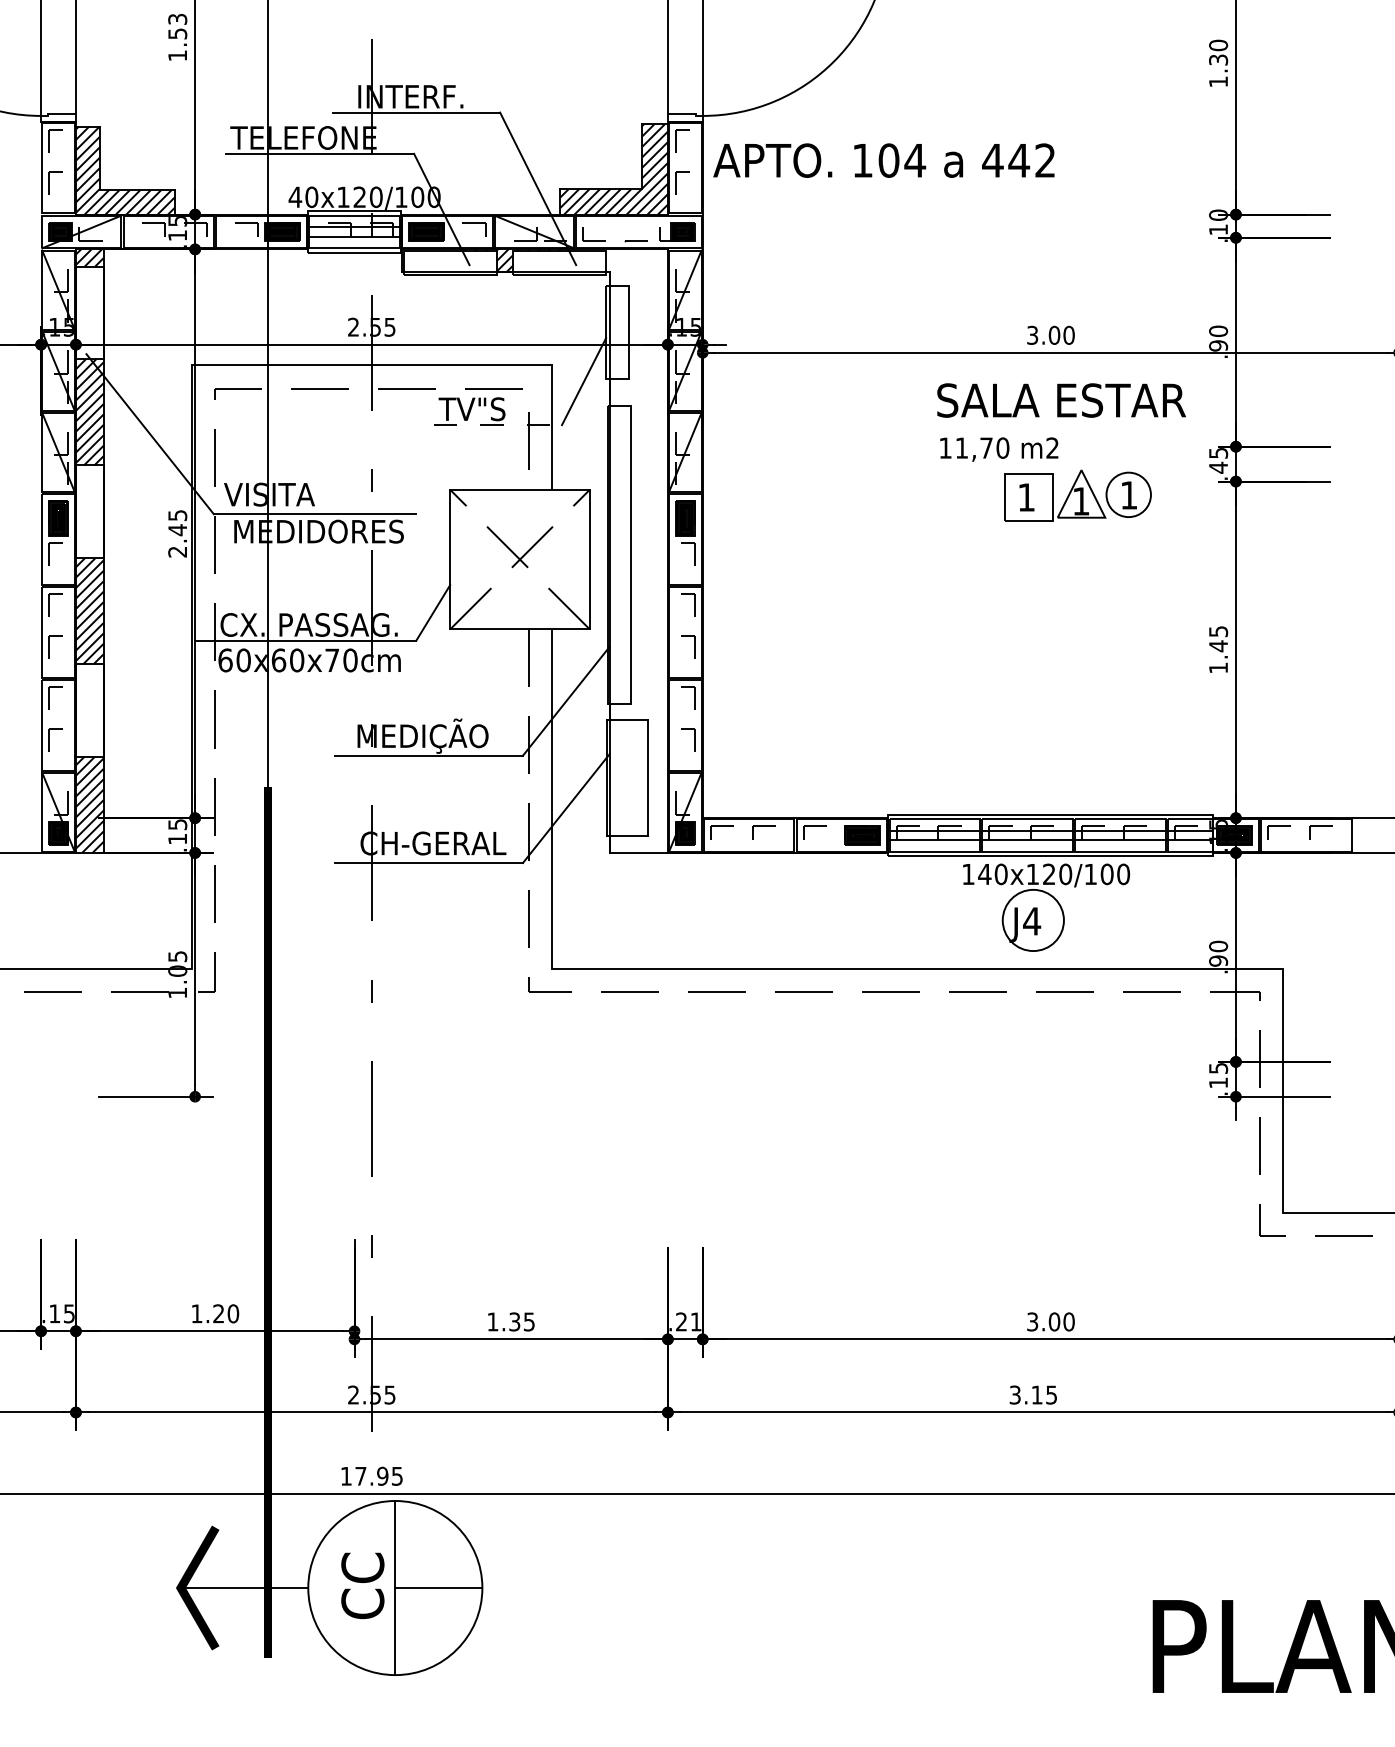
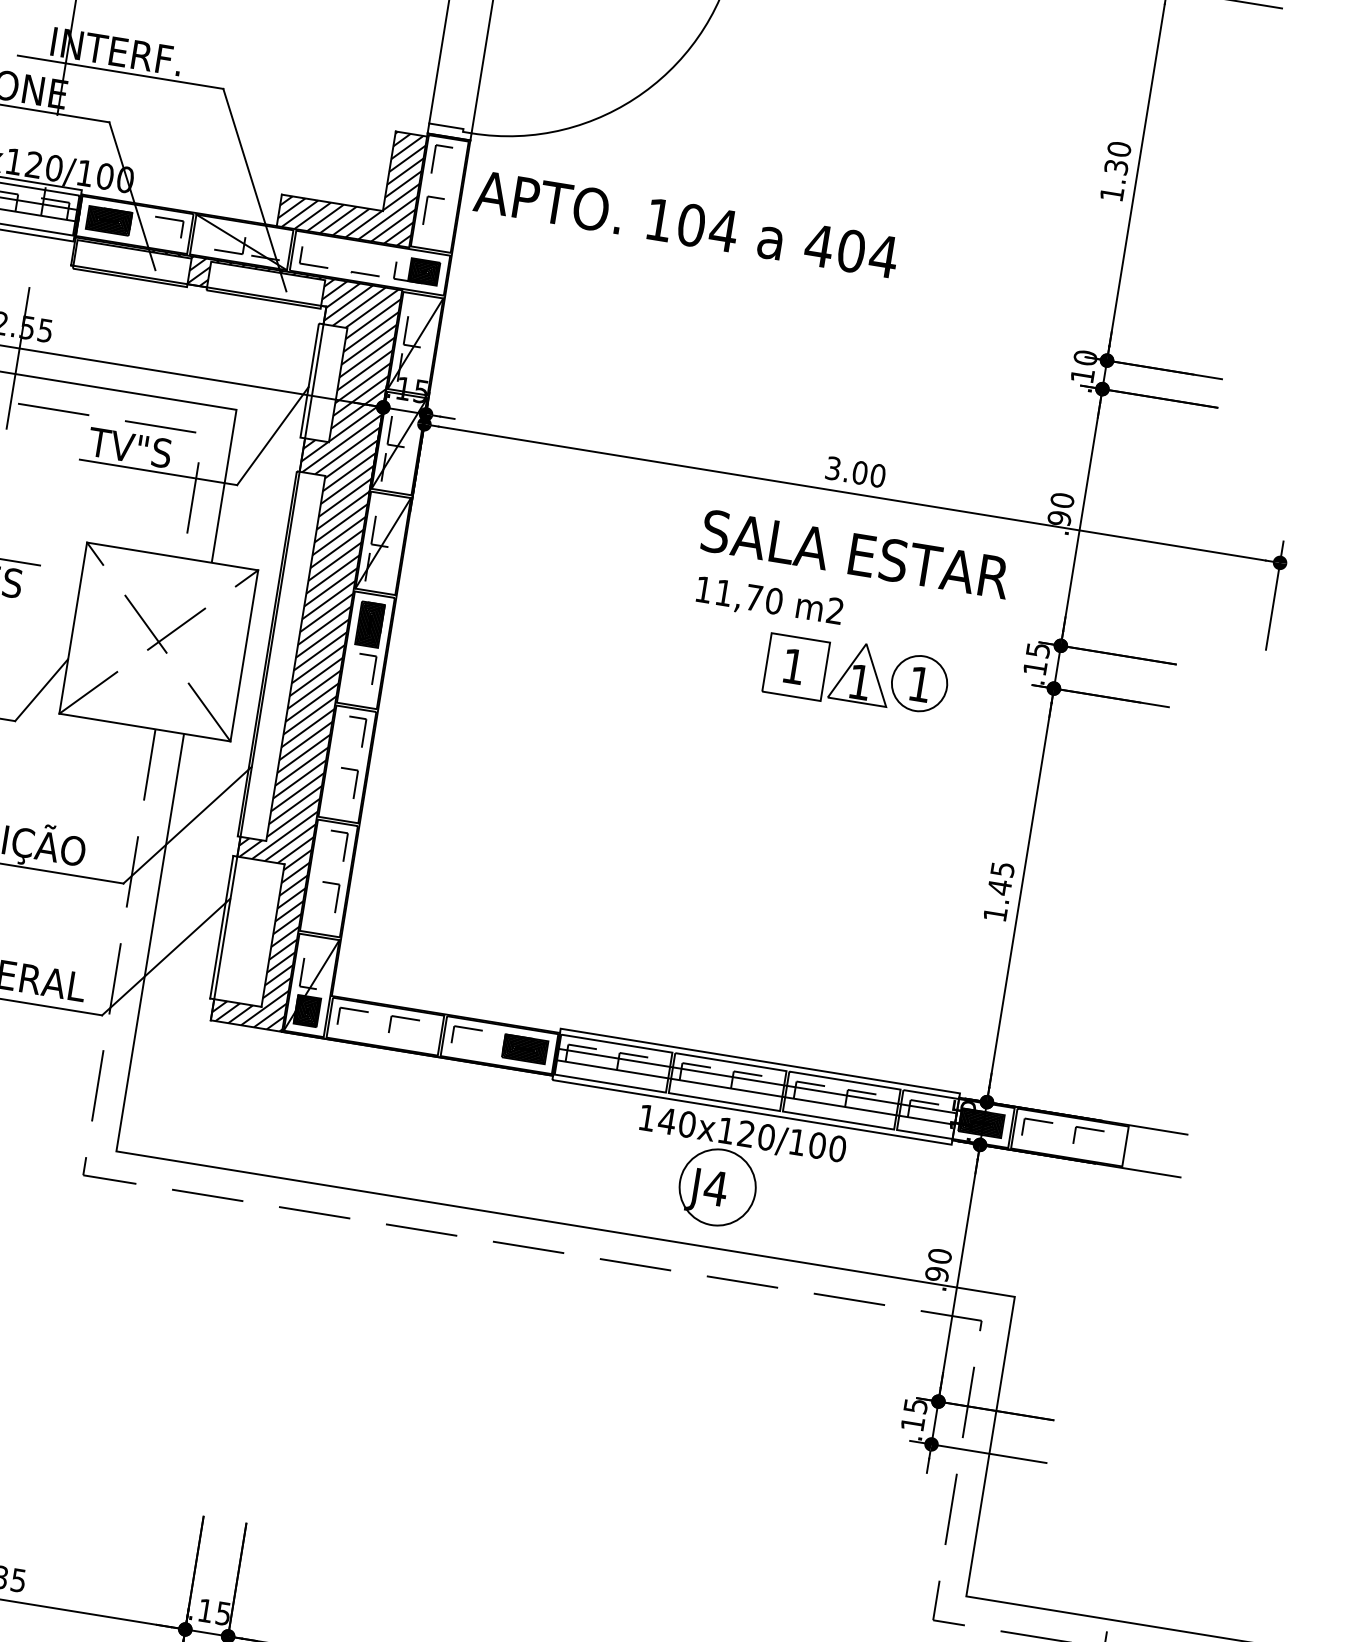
text: (1032, 160) -> (867, 253), 442 -> 404
line: (498, 425) -> (159, 472), dashed -> solid
text: (1218, 467) -> (1035, 667), .45 -> .15
hatch: (618, 550) -> (281, 650), added
text: (688, 1321) -> (214, 1611), .21 -> .15

